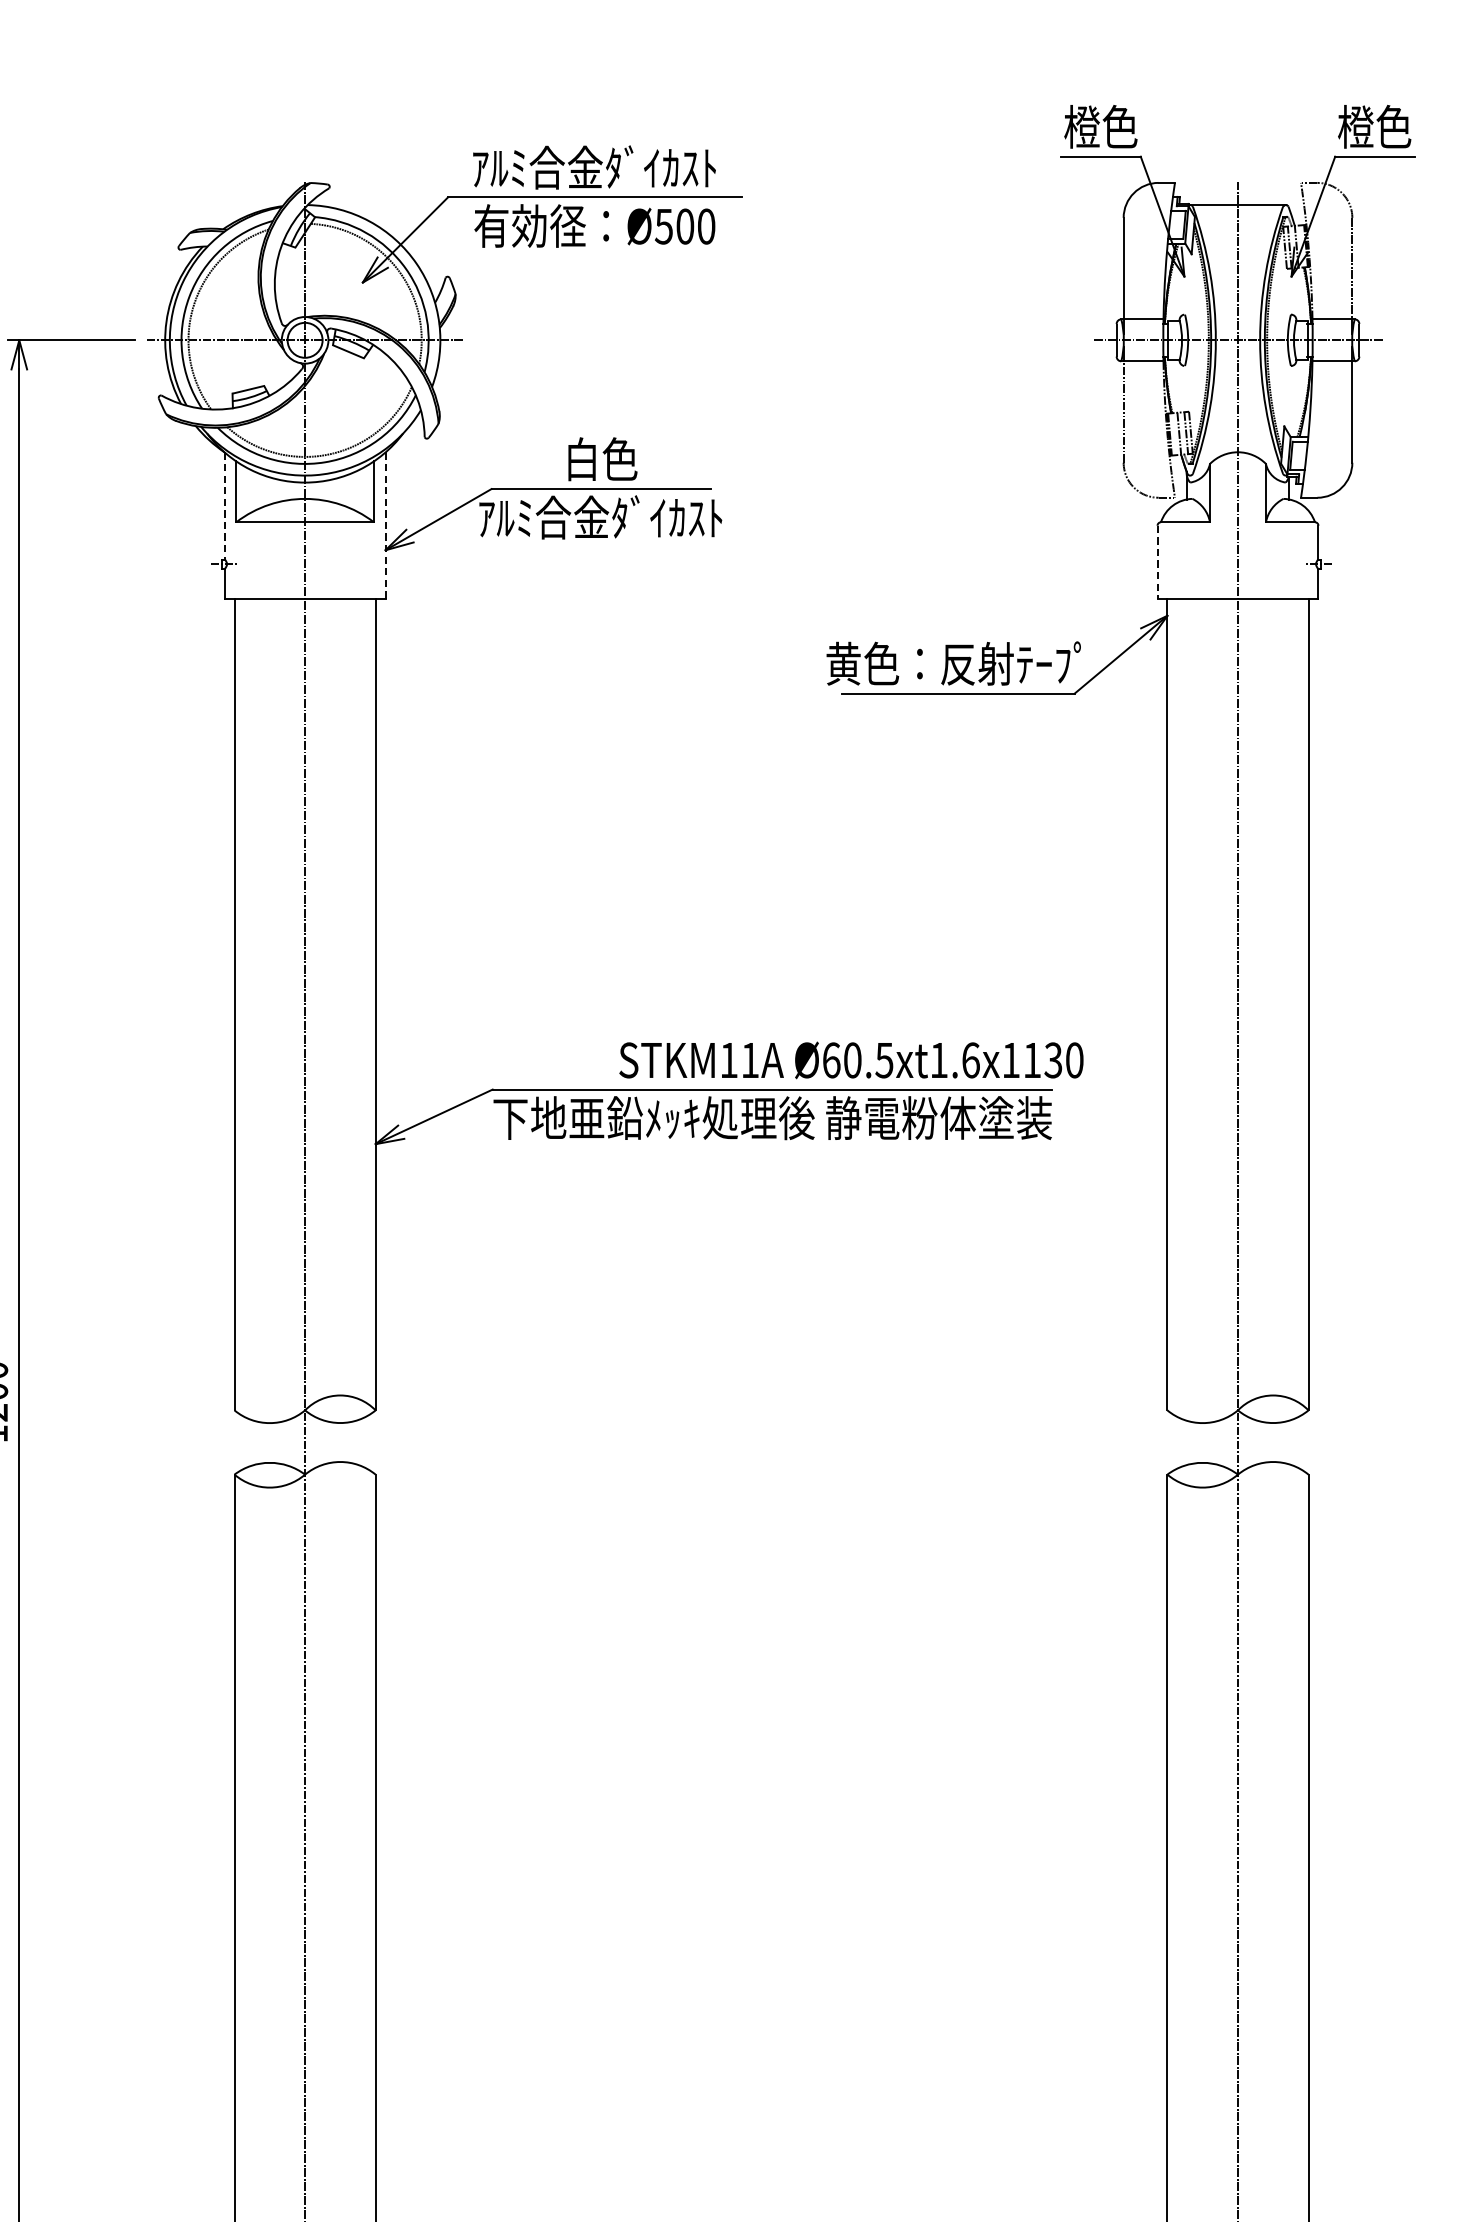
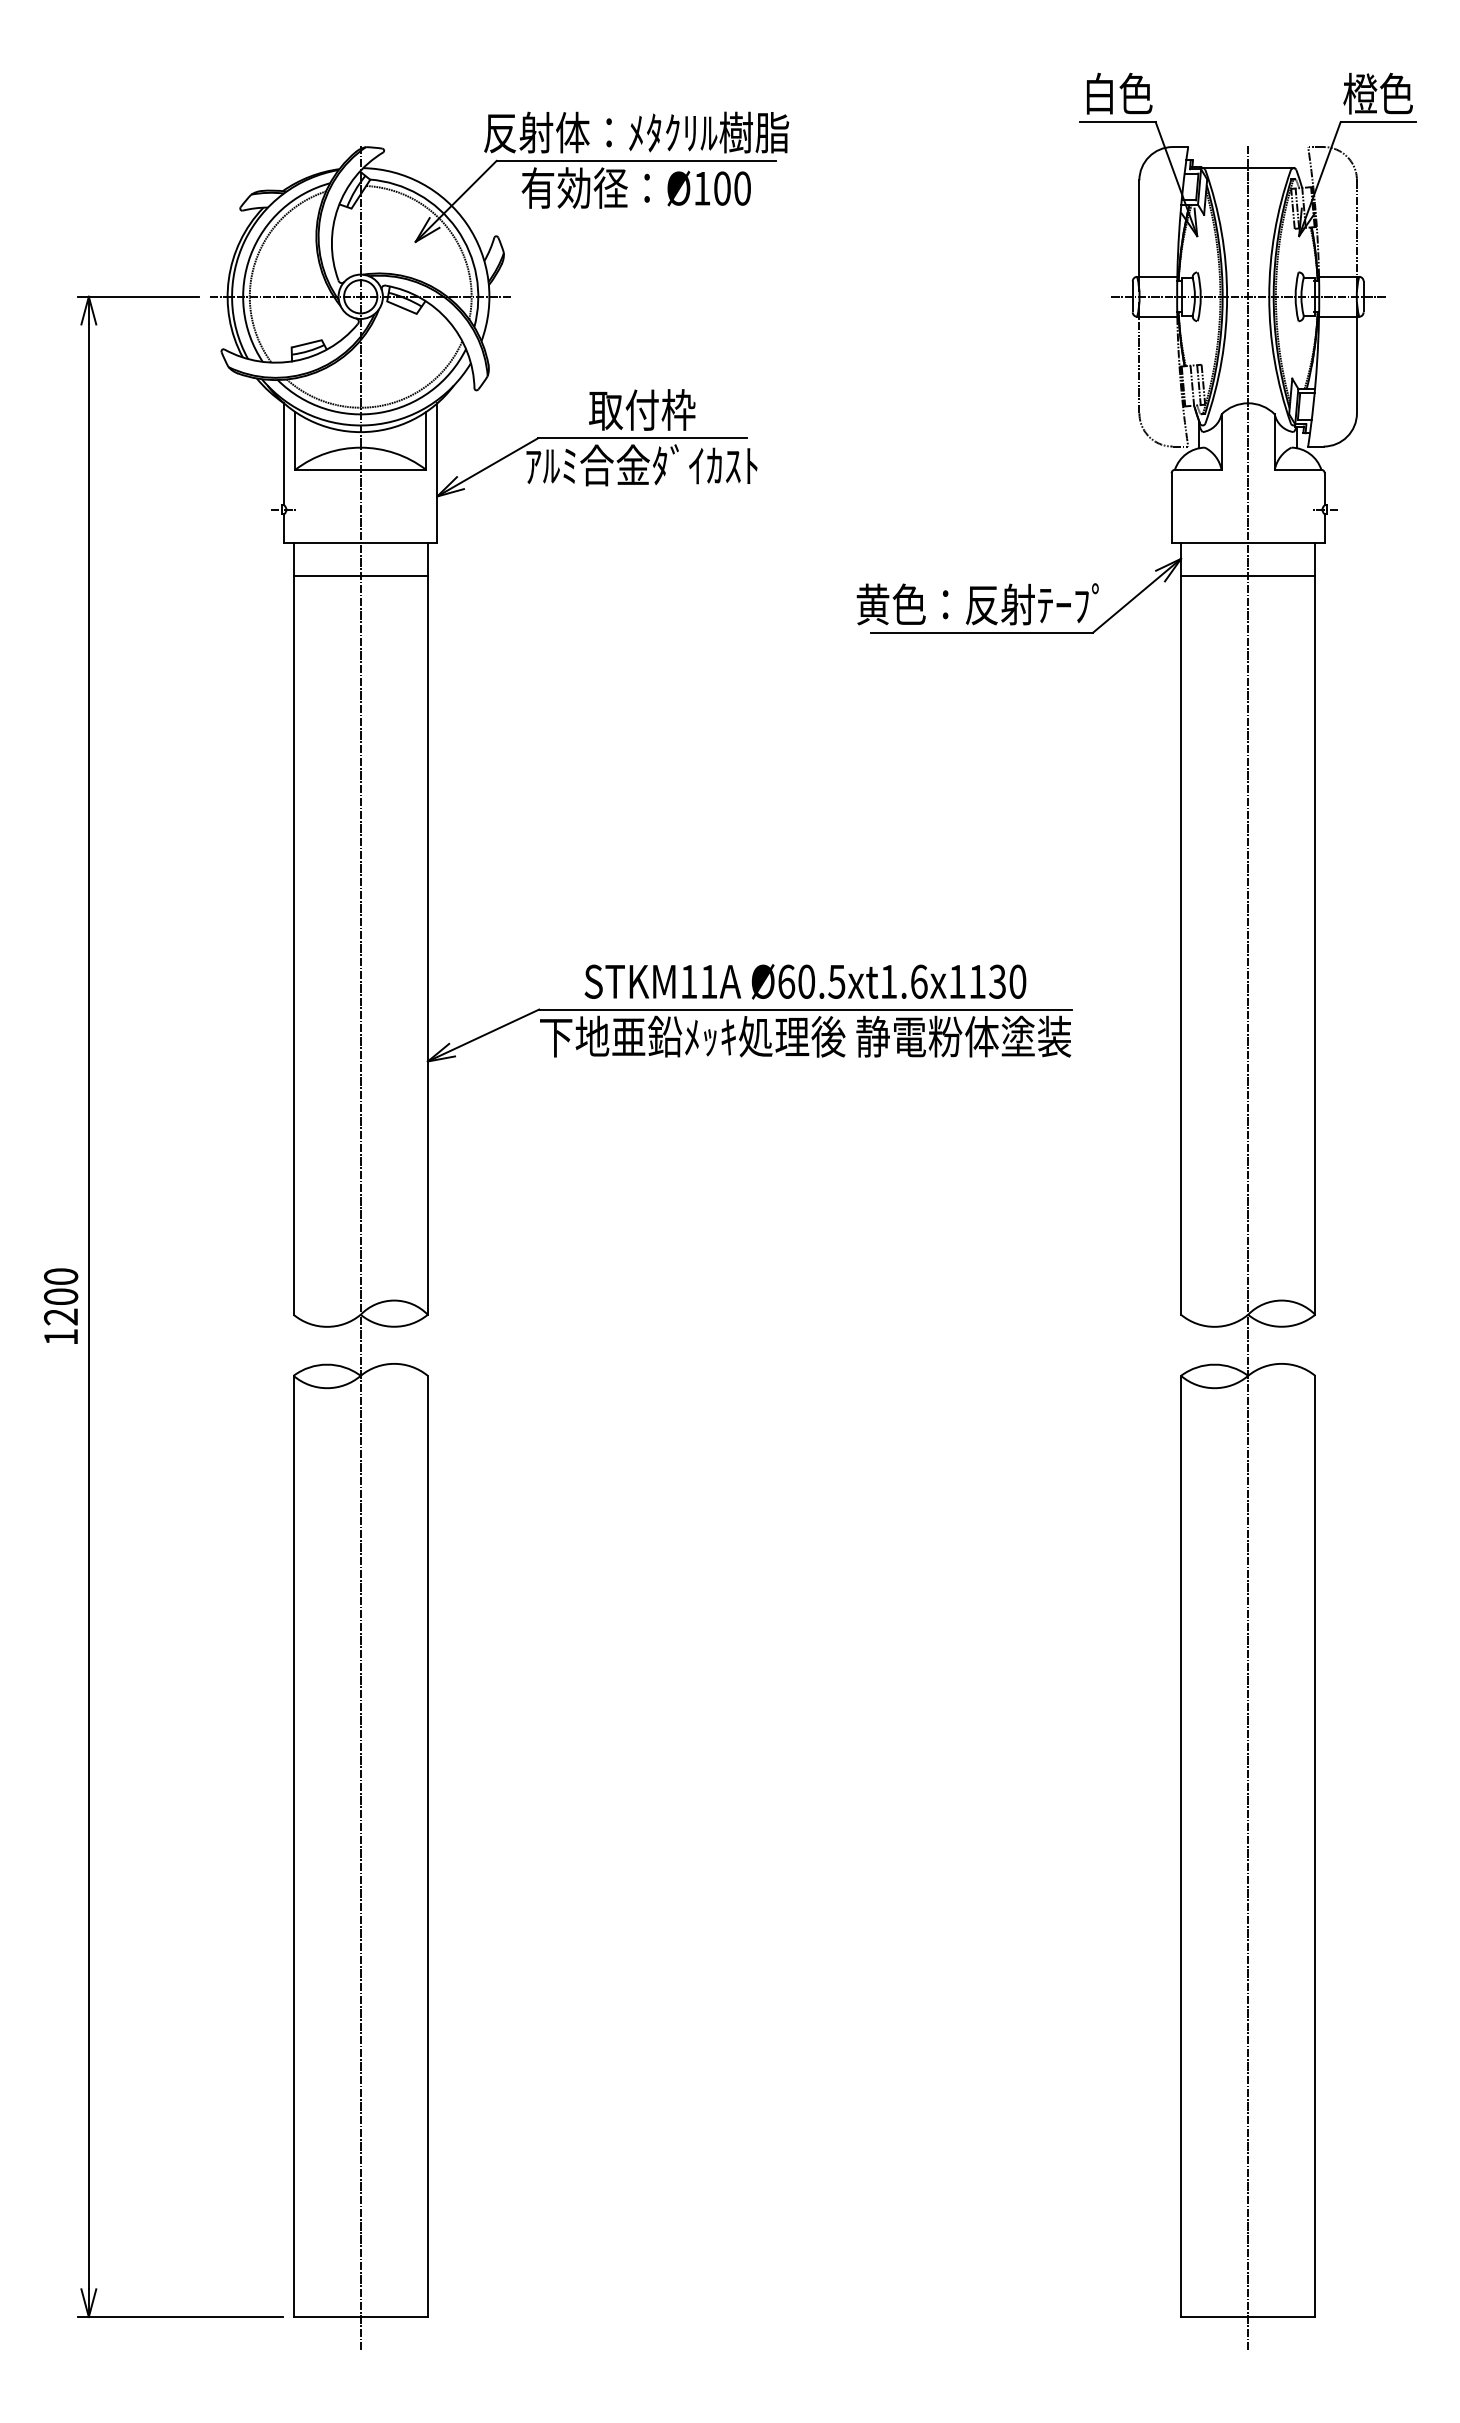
text: (1081, 126) -> (1099, 93), 橙色 -> 白色
text: (594, 167) -> (636, 132), ｱﾙﾐ合金ﾀﾞｲｶｽﾄ -> 反射体：ﾒﾀｸﾘﾙ樹脂
text: (663, 226) -> (701, 188), Ø500 -> Ø100
text: (601, 458) -> (642, 409), 白色 -> 取付枠
line: (224, 506) -> (284, 454), dashed -> solid
line: (385, 526) -> (437, 473), dashed -> solid
line: (1157, 562) -> (1171, 508), dashed -> solid
line: (304, 634) -> (360, 576), added
line: (1238, 634) -> (1248, 576), added
text: (851, 1060) -> (805, 981), moved

